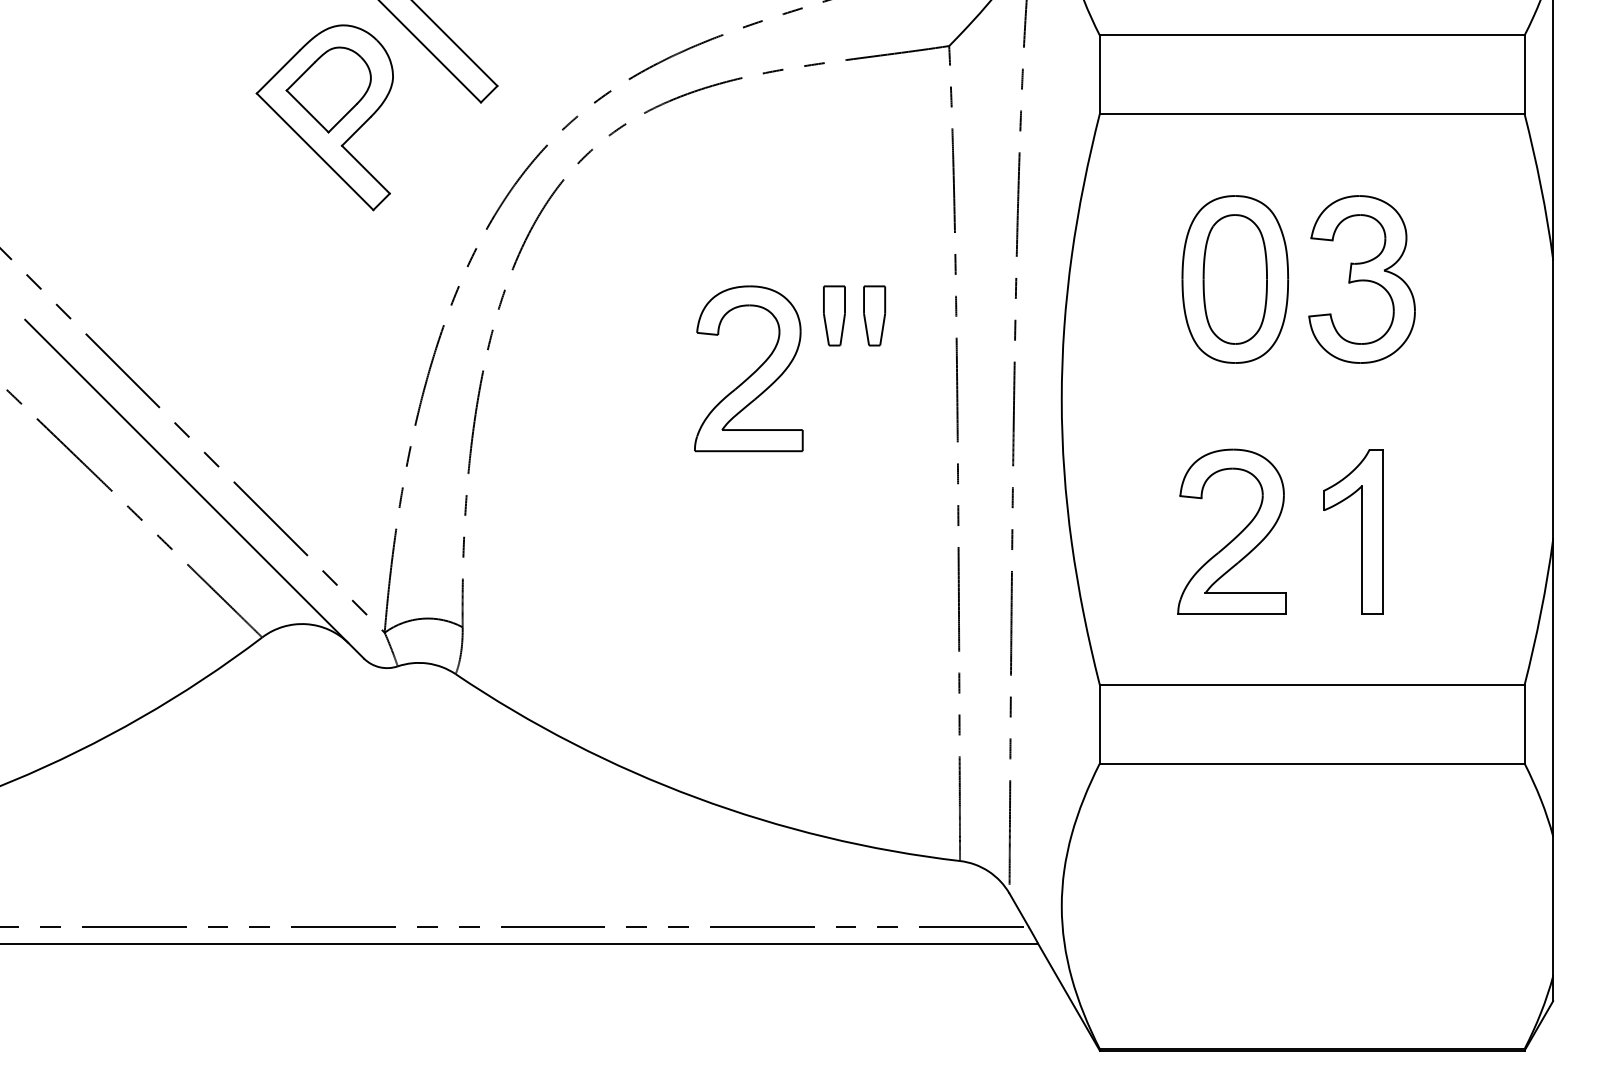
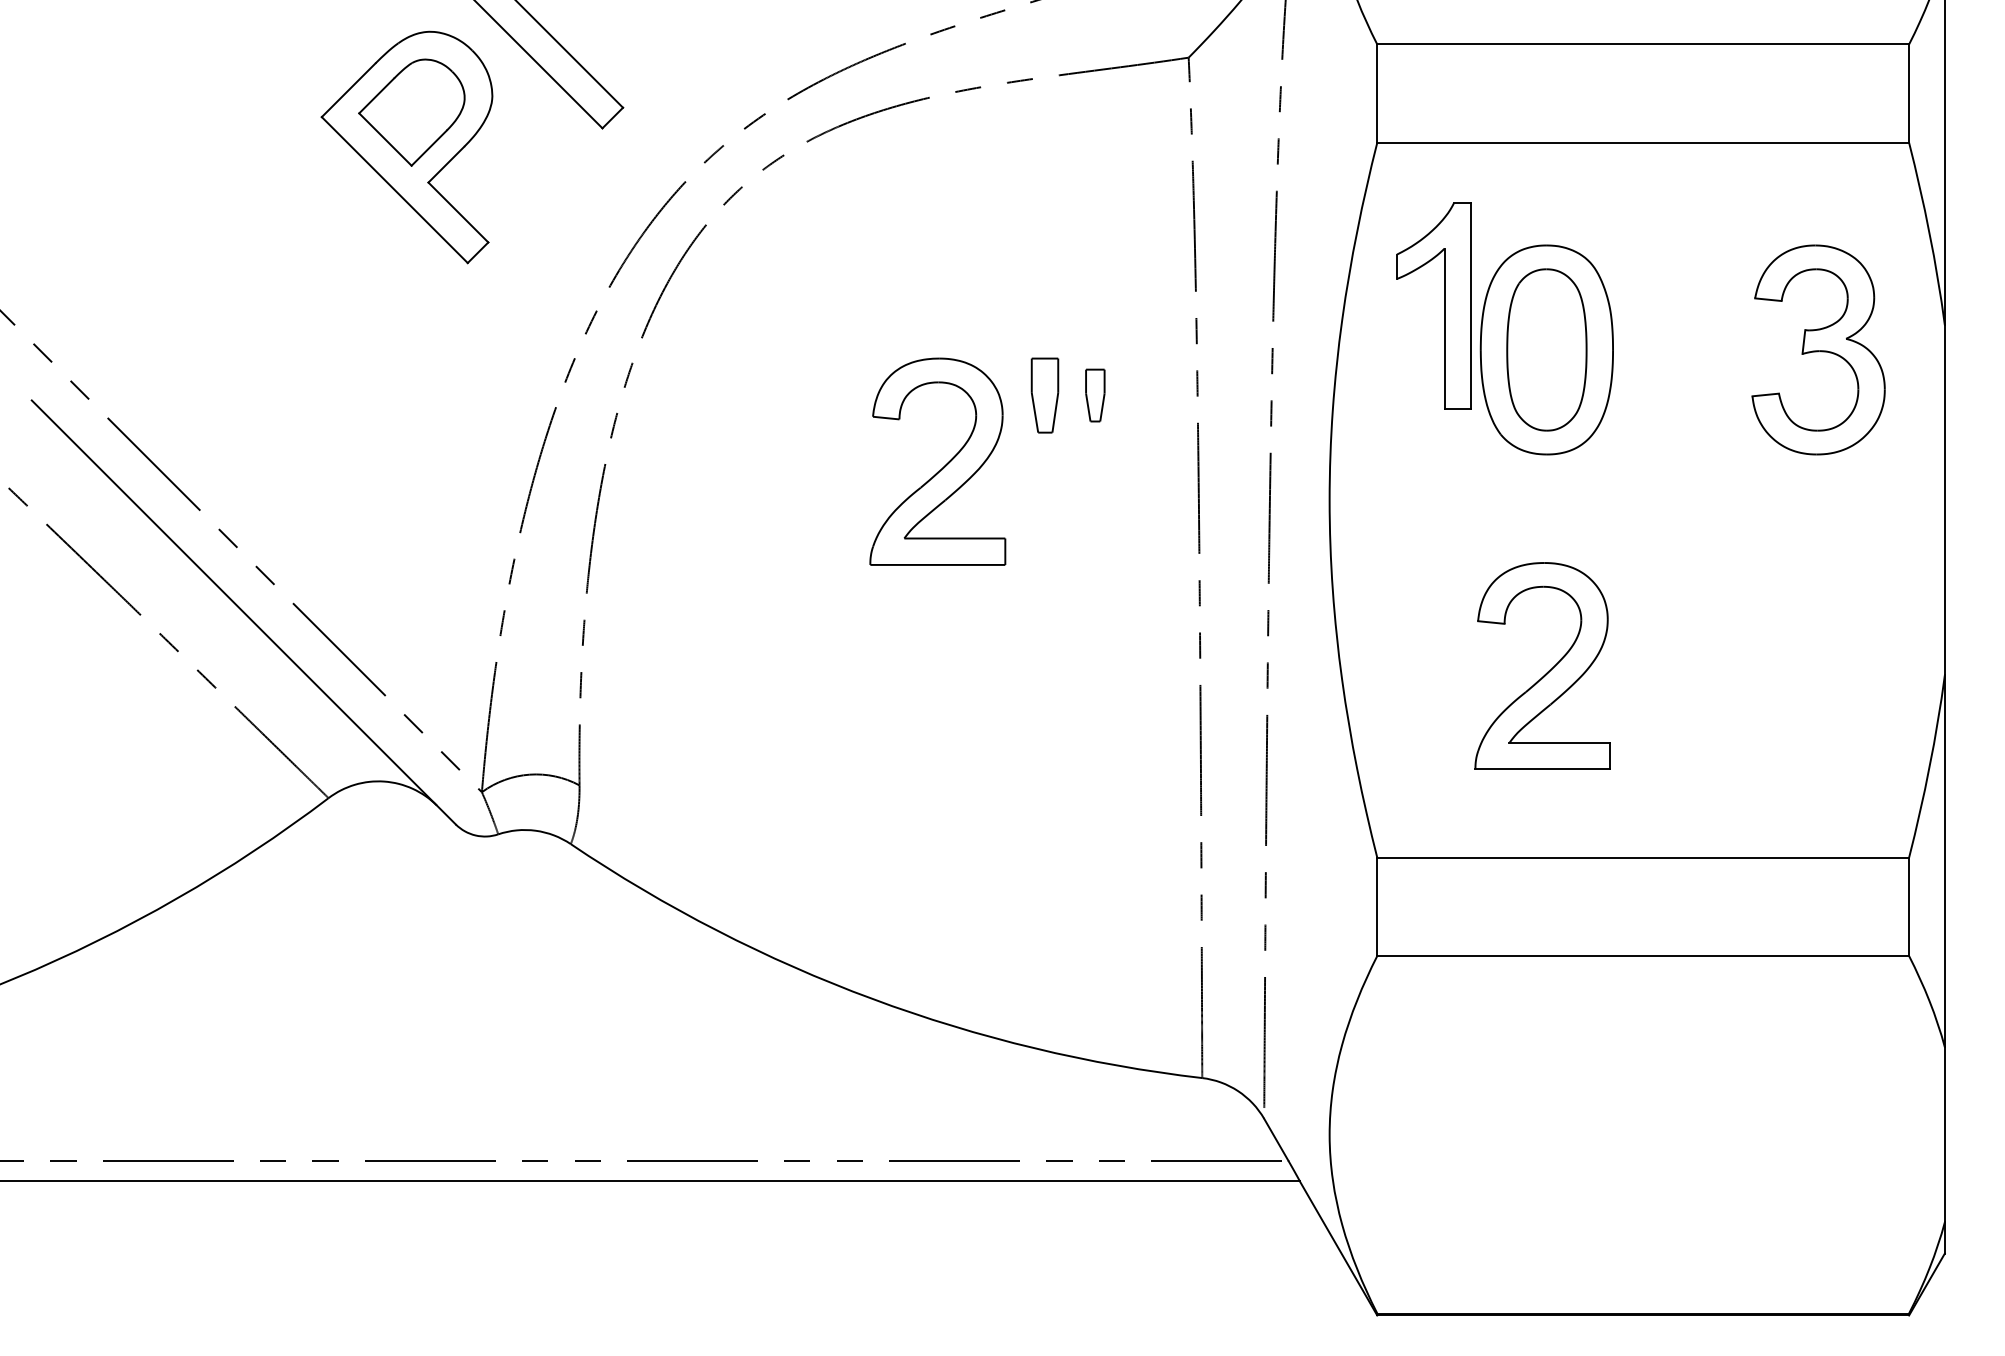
part: (1361, 279) -> (1818, 349), moved
part: (874, 315) -> (1095, 395), size x0.7
part: (1361, 531) -> (1444, 305), moved

